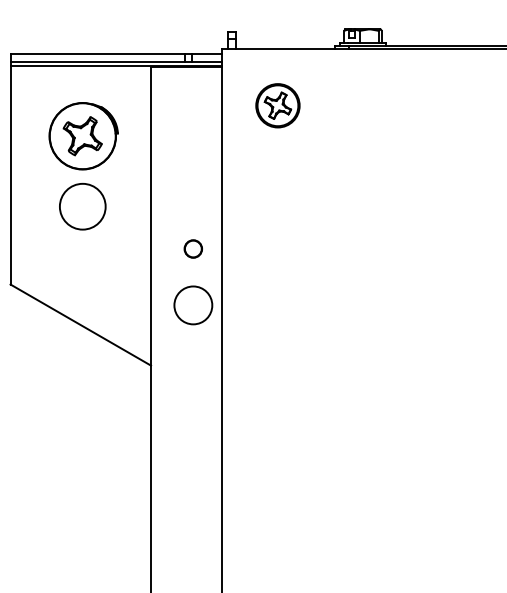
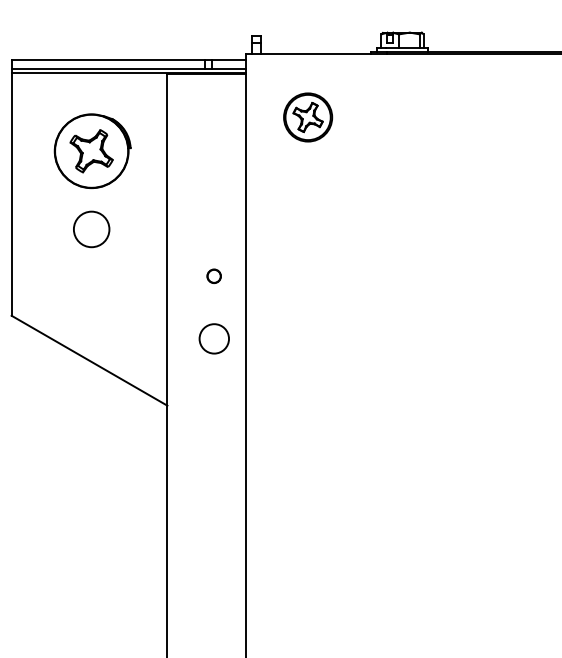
circle: (82, 206) -> (91, 229), size x0.7
circle: (192, 248) -> (213, 275), size x0.7
circle: (193, 305) -> (214, 338), size x0.7

